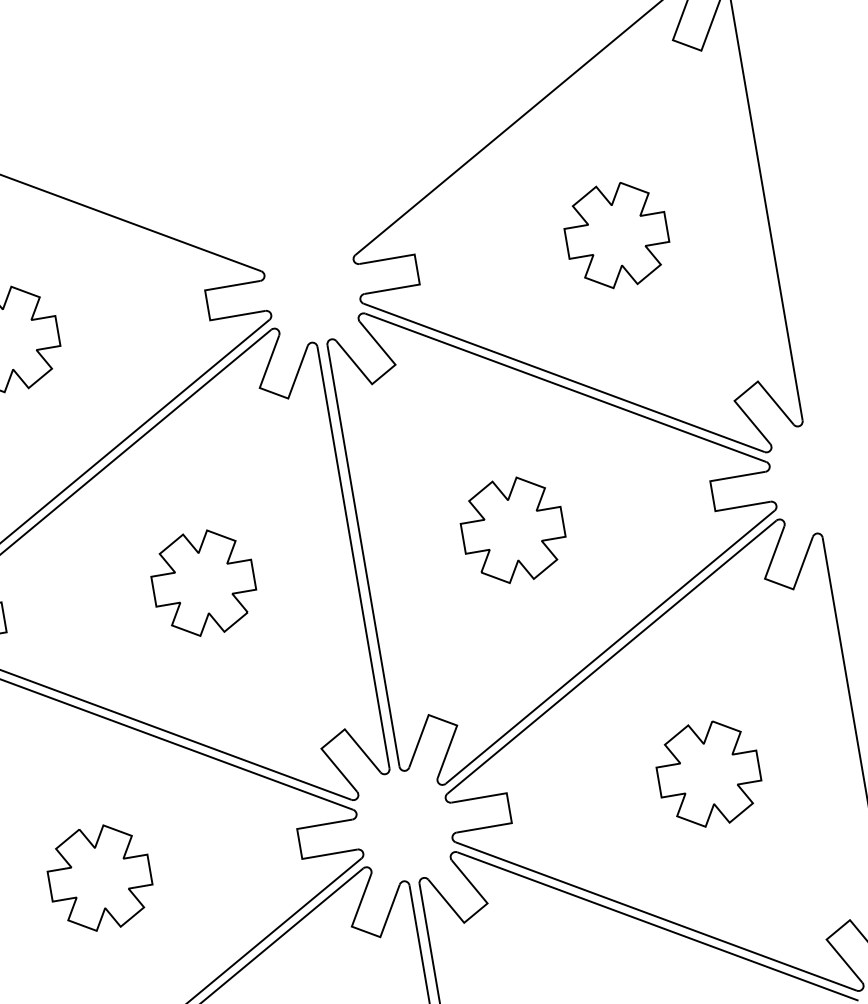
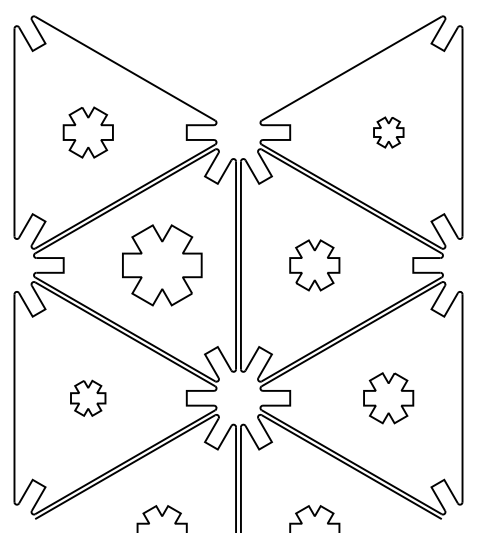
part: (616, 235) -> (388, 132), size x0.6
part: (202, 583) -> (161, 265), size x1.6
part: (98, 878) -> (87, 398), size x0.7

